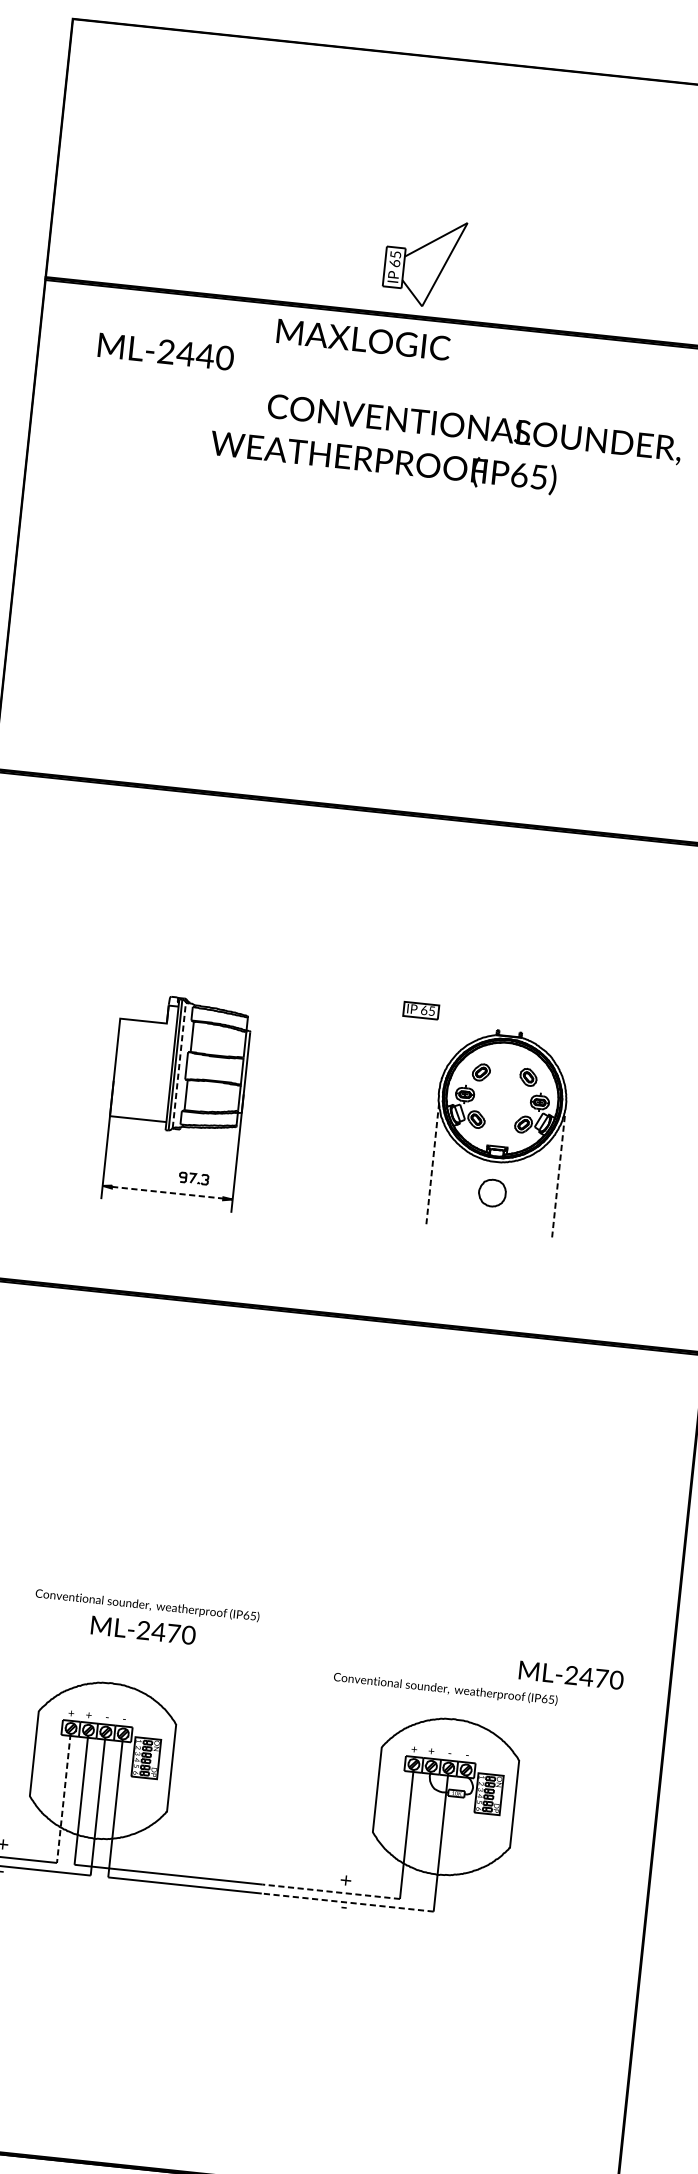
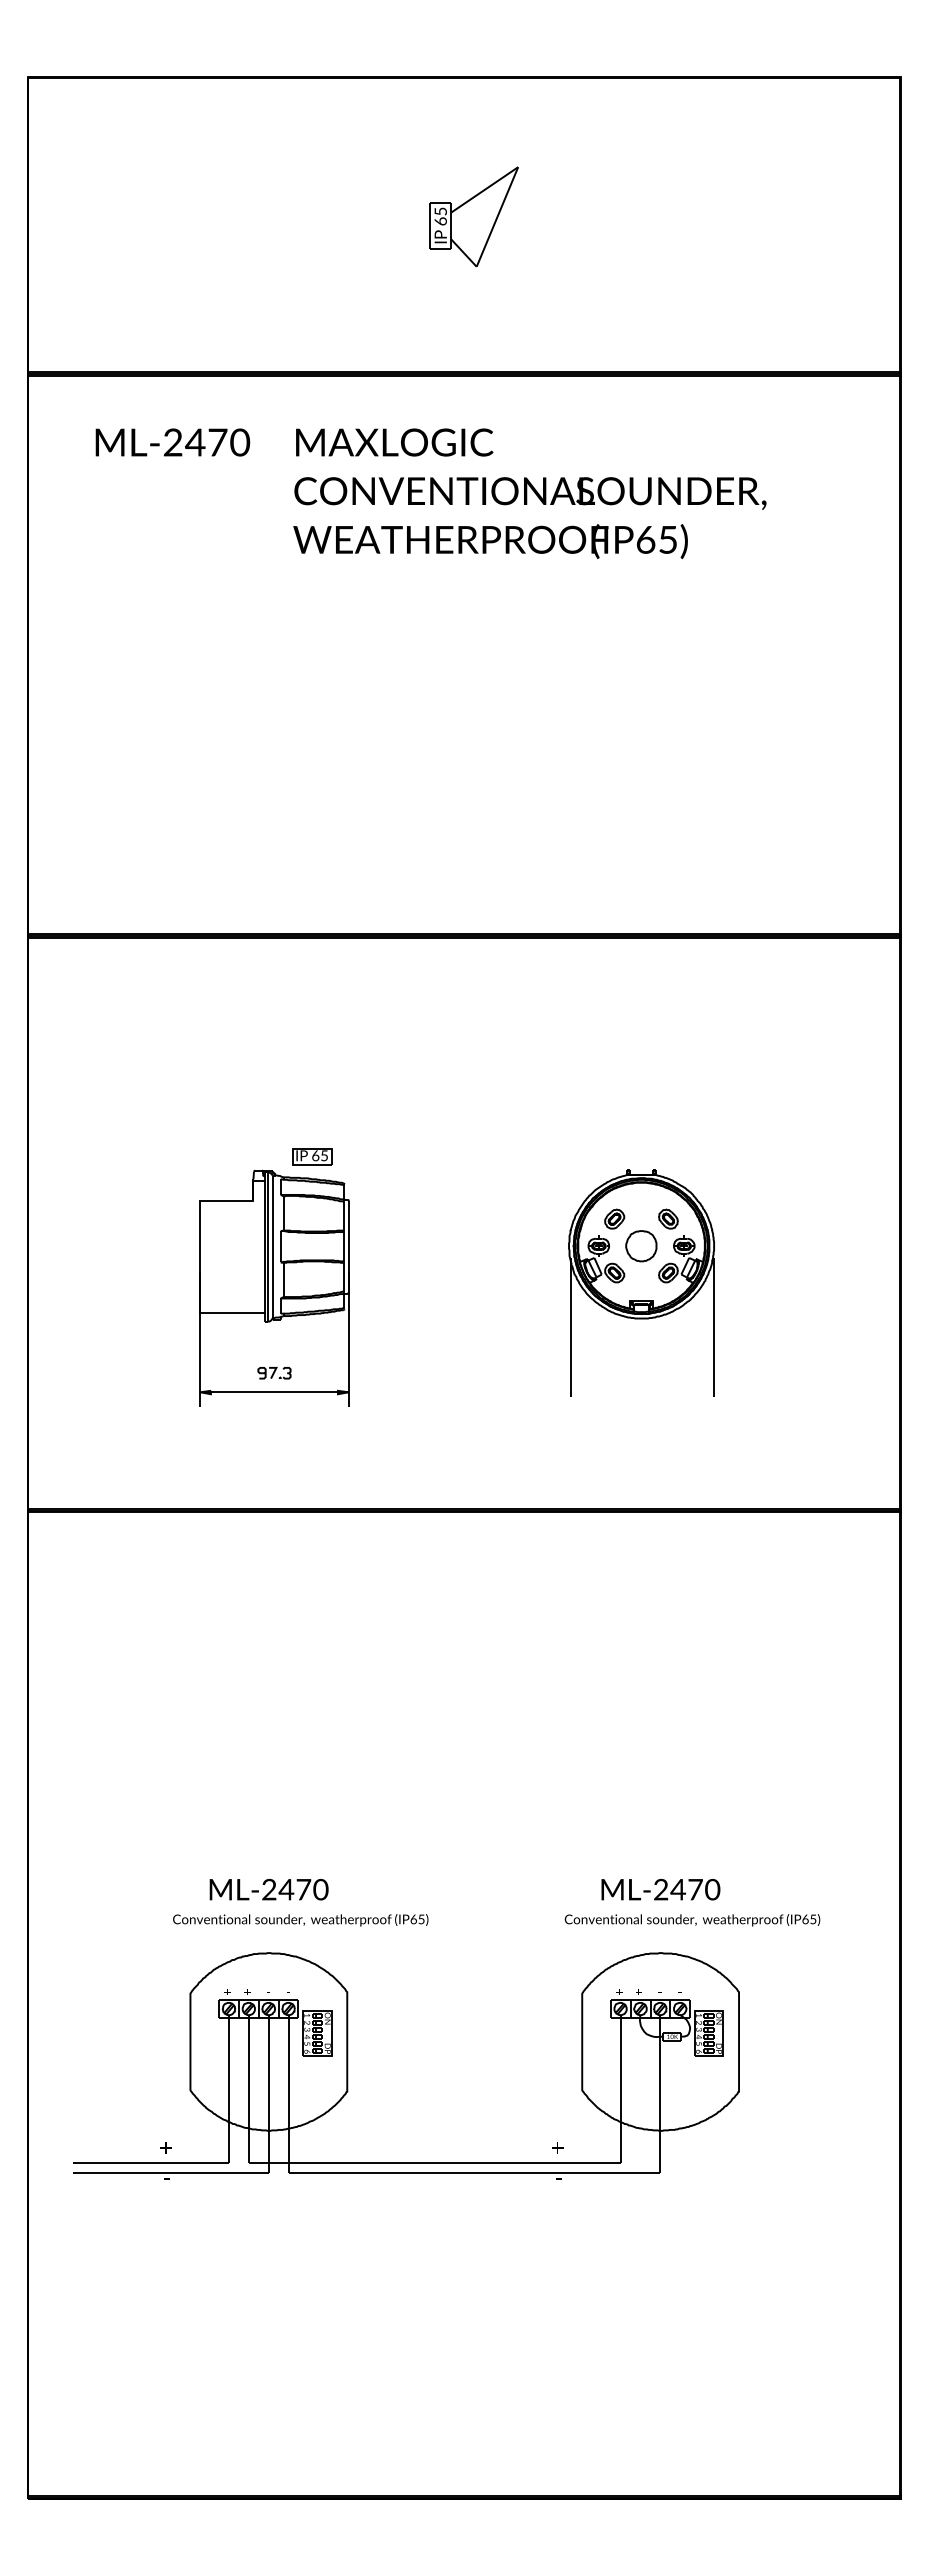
part: (423, 262) -> (473, 216), moved
text: (363, 339) -> (394, 442), moved
text: (205, 355) -> (217, 442), ML-2440 -> ML-2470
text: (383, 462) -> (490, 541), moved
part: (421, 1010) -> (312, 1156), moved
line: (179, 1064) -> (272, 1246), dashed -> solid
line: (432, 1164) -> (570, 1328), dashed -> solid
line: (558, 1177) -> (714, 1328), dashed -> solid
part: (193, 1178) -> (274, 1373), moved
line: (167, 1192) -> (274, 1392), dashed -> solid
part: (492, 1193) -> (641, 1246), moved
text: (147, 1605) -> (300, 1920), moved
text: (142, 1630) -> (268, 1889), moved
text: (571, 1675) -> (660, 1889), moved
text: (445, 1689) -> (692, 1920), moved
line: (64, 1798) -> (229, 2088), dashed -> solid
line: (330, 1891) -> (541, 2162), dashed -> solid
line: (347, 1902) -> (561, 2172), dashed -> solid

